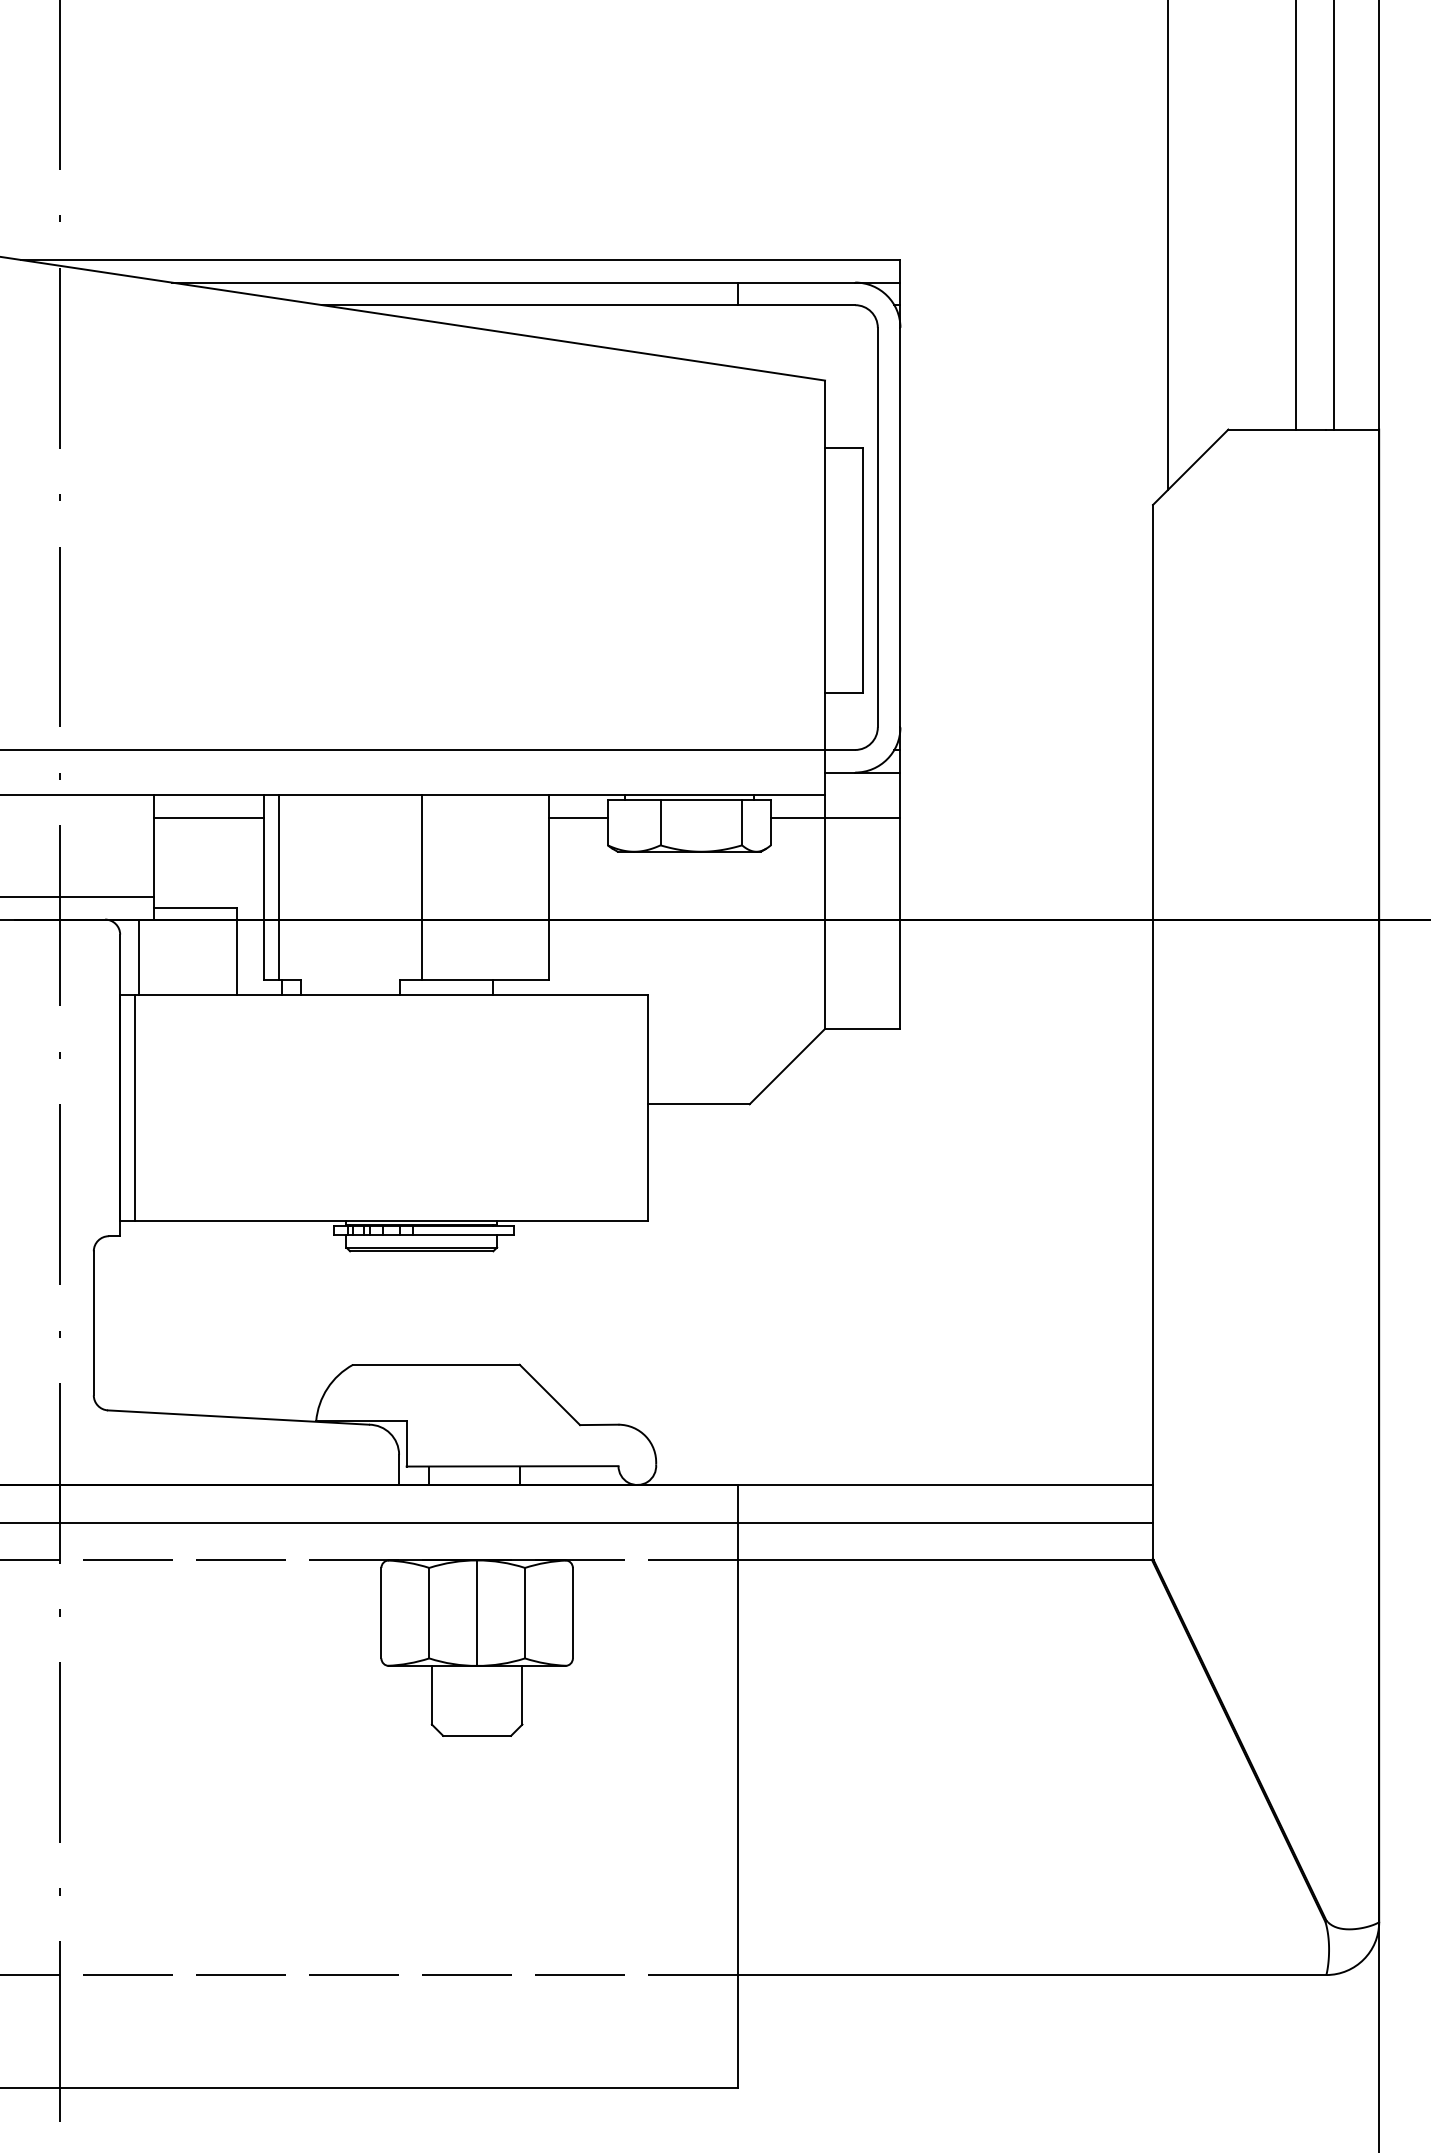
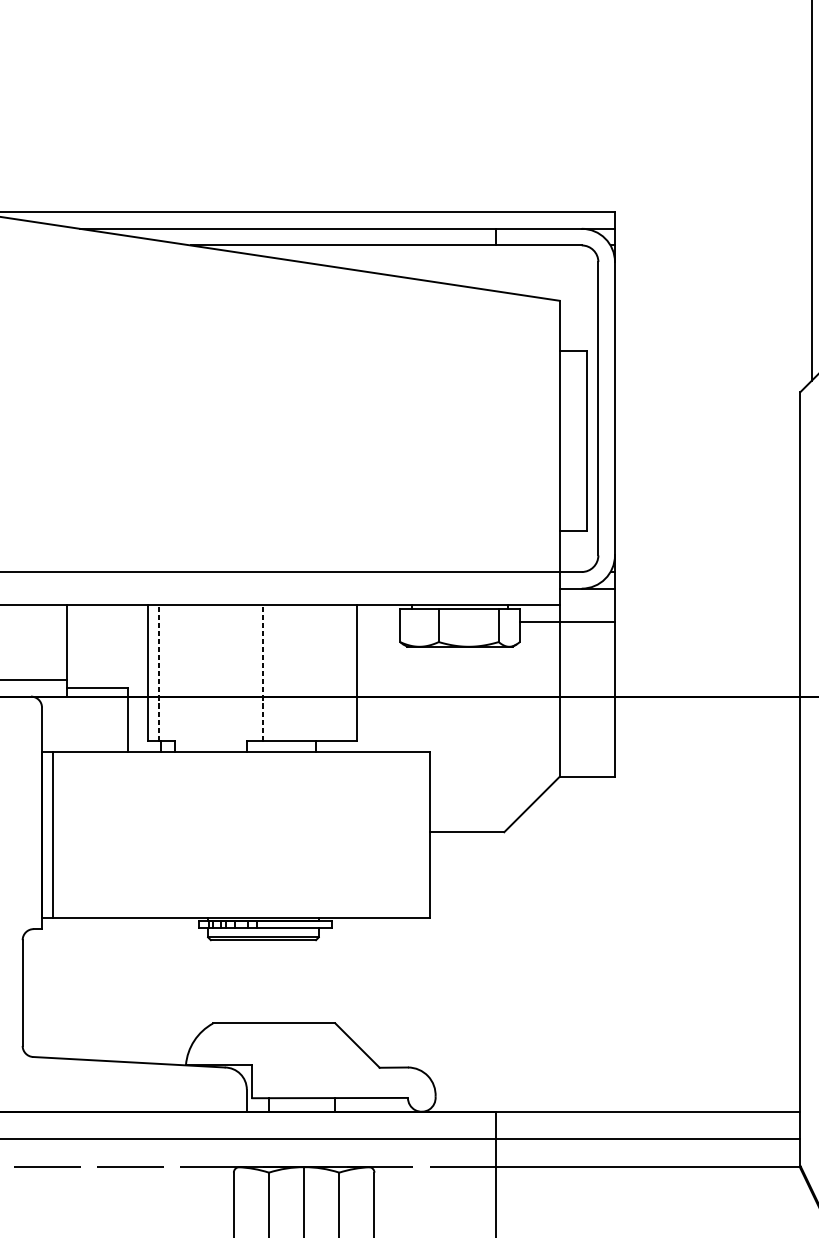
line: (209, 817) -> (107, 621), removed
line: (578, 817) -> (378, 621), removed
line: (279, 887) -> (159, 673), solid -> dashed
line: (421, 887) -> (263, 673), solid -> dashed
line: (139, 956) -> (56, 723), removed

